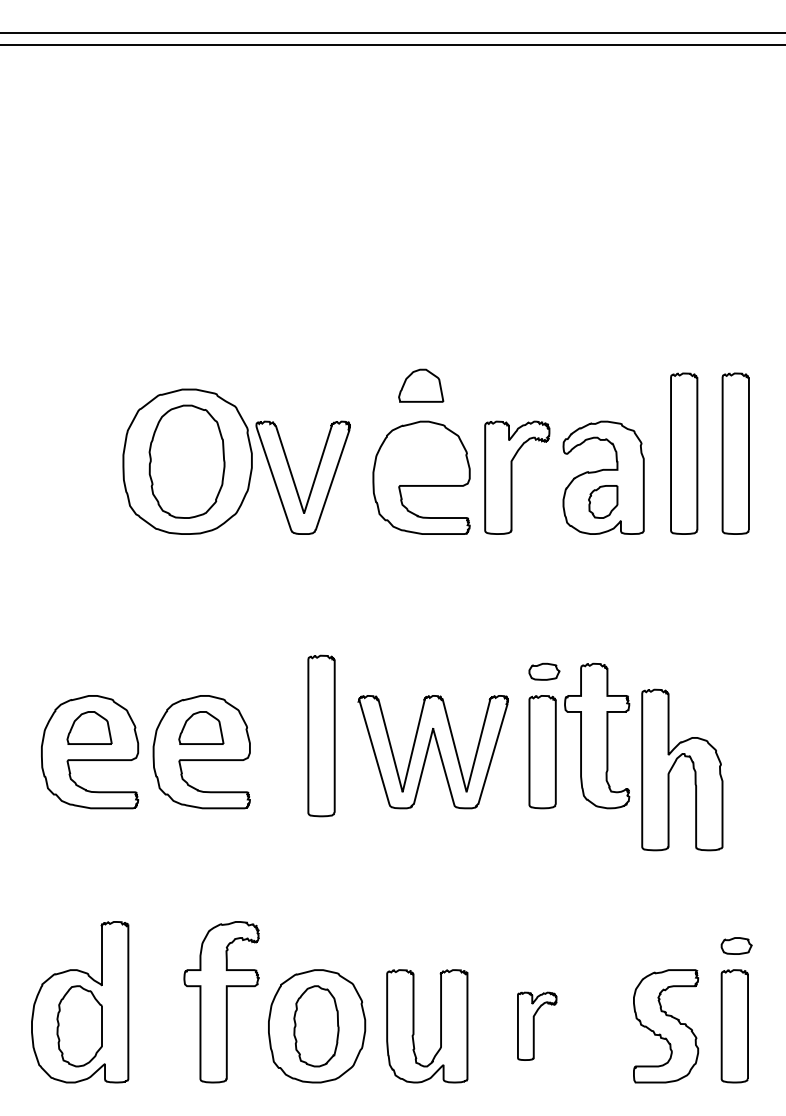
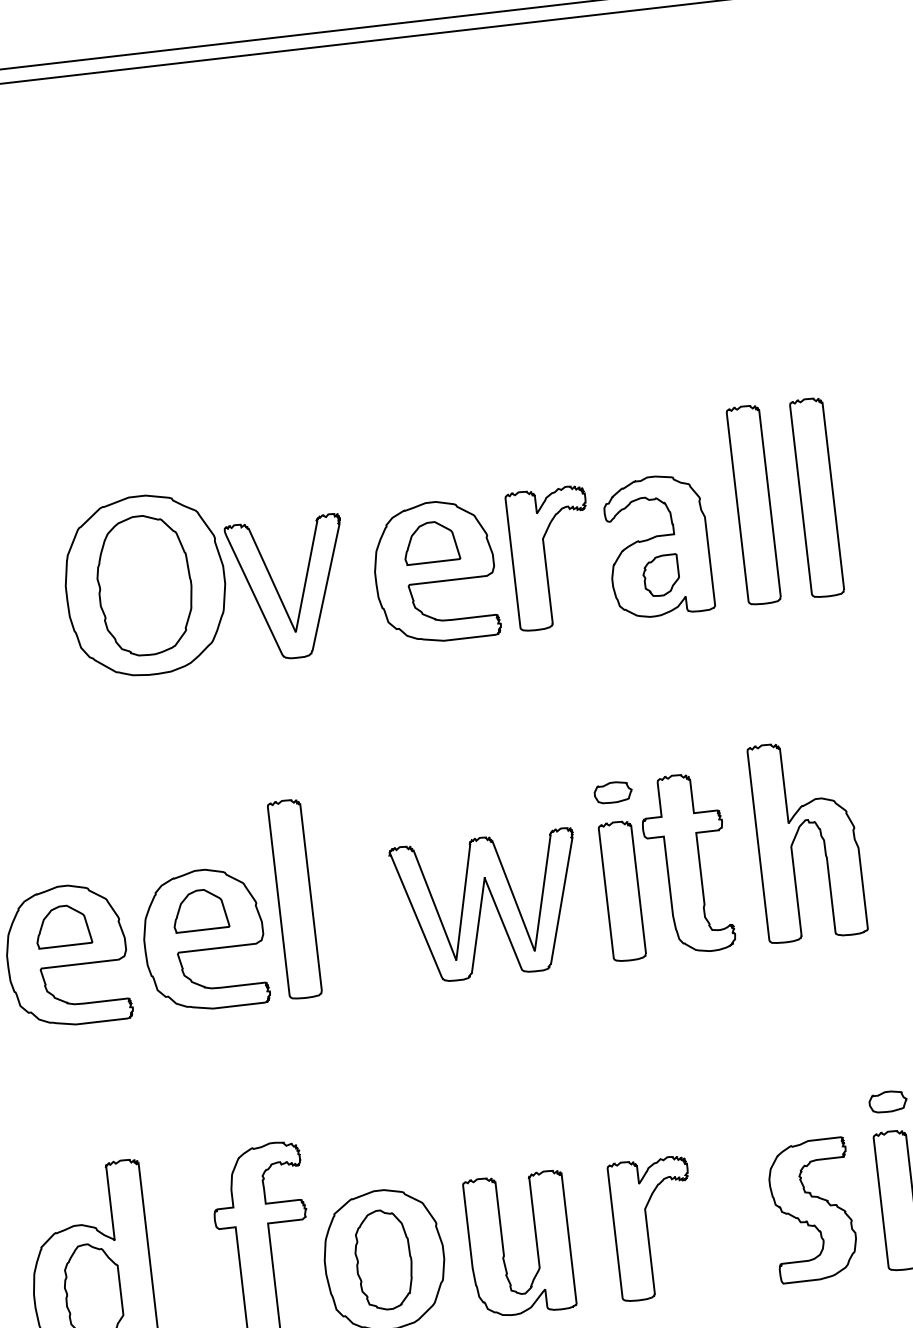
part: (421, 385) -> (431, 542), moved
part: (321, 735) -> (294, 898), moved
part: (674, 765) -> (797, 835), moved
part: (537, 1026) -> (655, 1228), size x1.67

